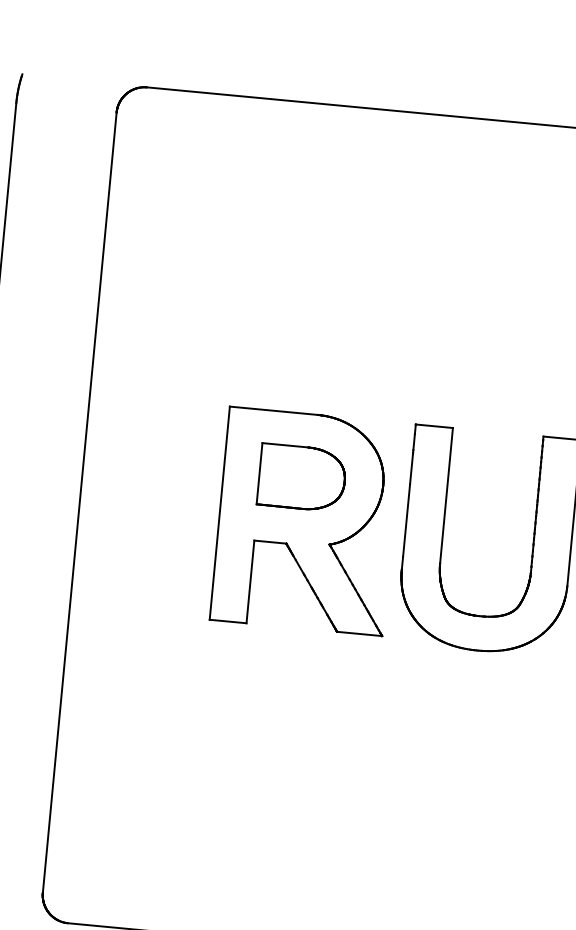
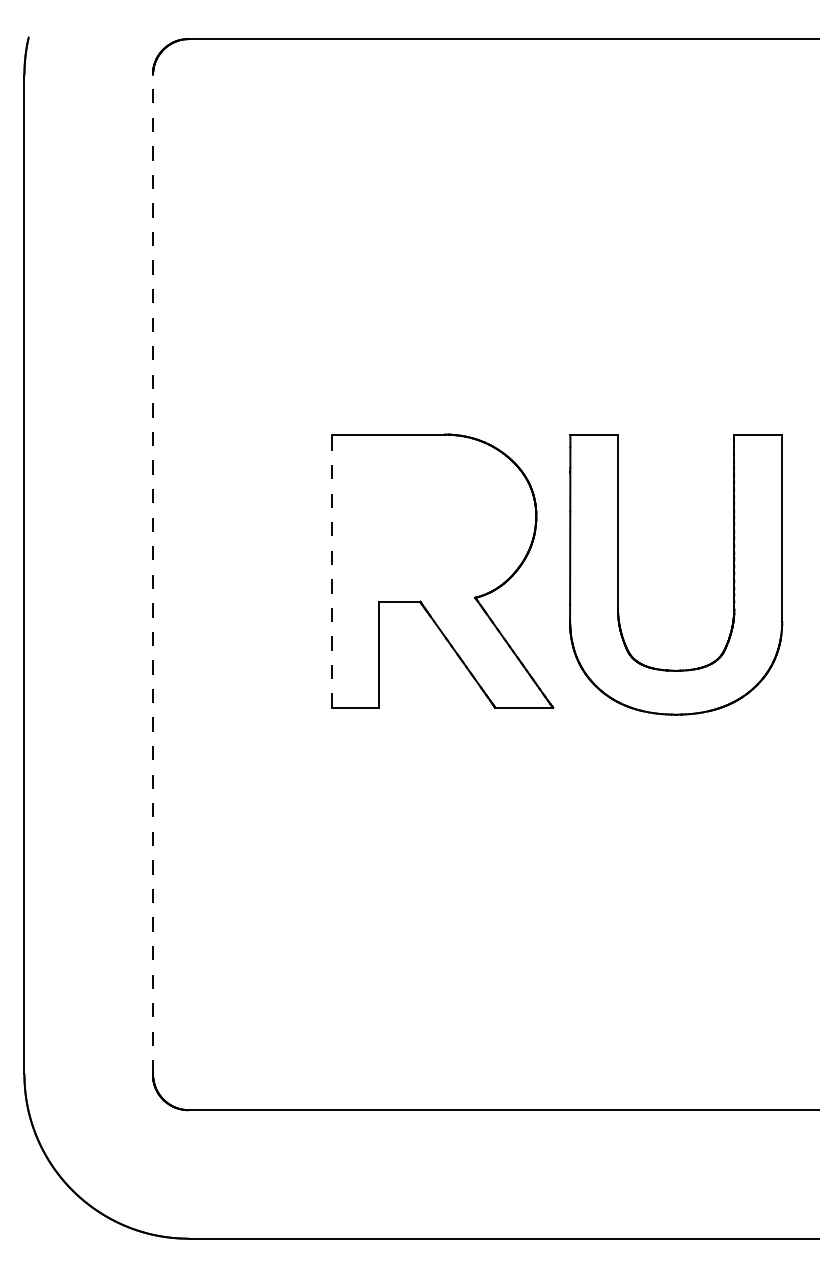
part: (302, 477) -> (432, 516), removed
line: (79, 502) -> (152, 574), solid -> dashed
line: (220, 513) -> (332, 571), solid -> dashed

